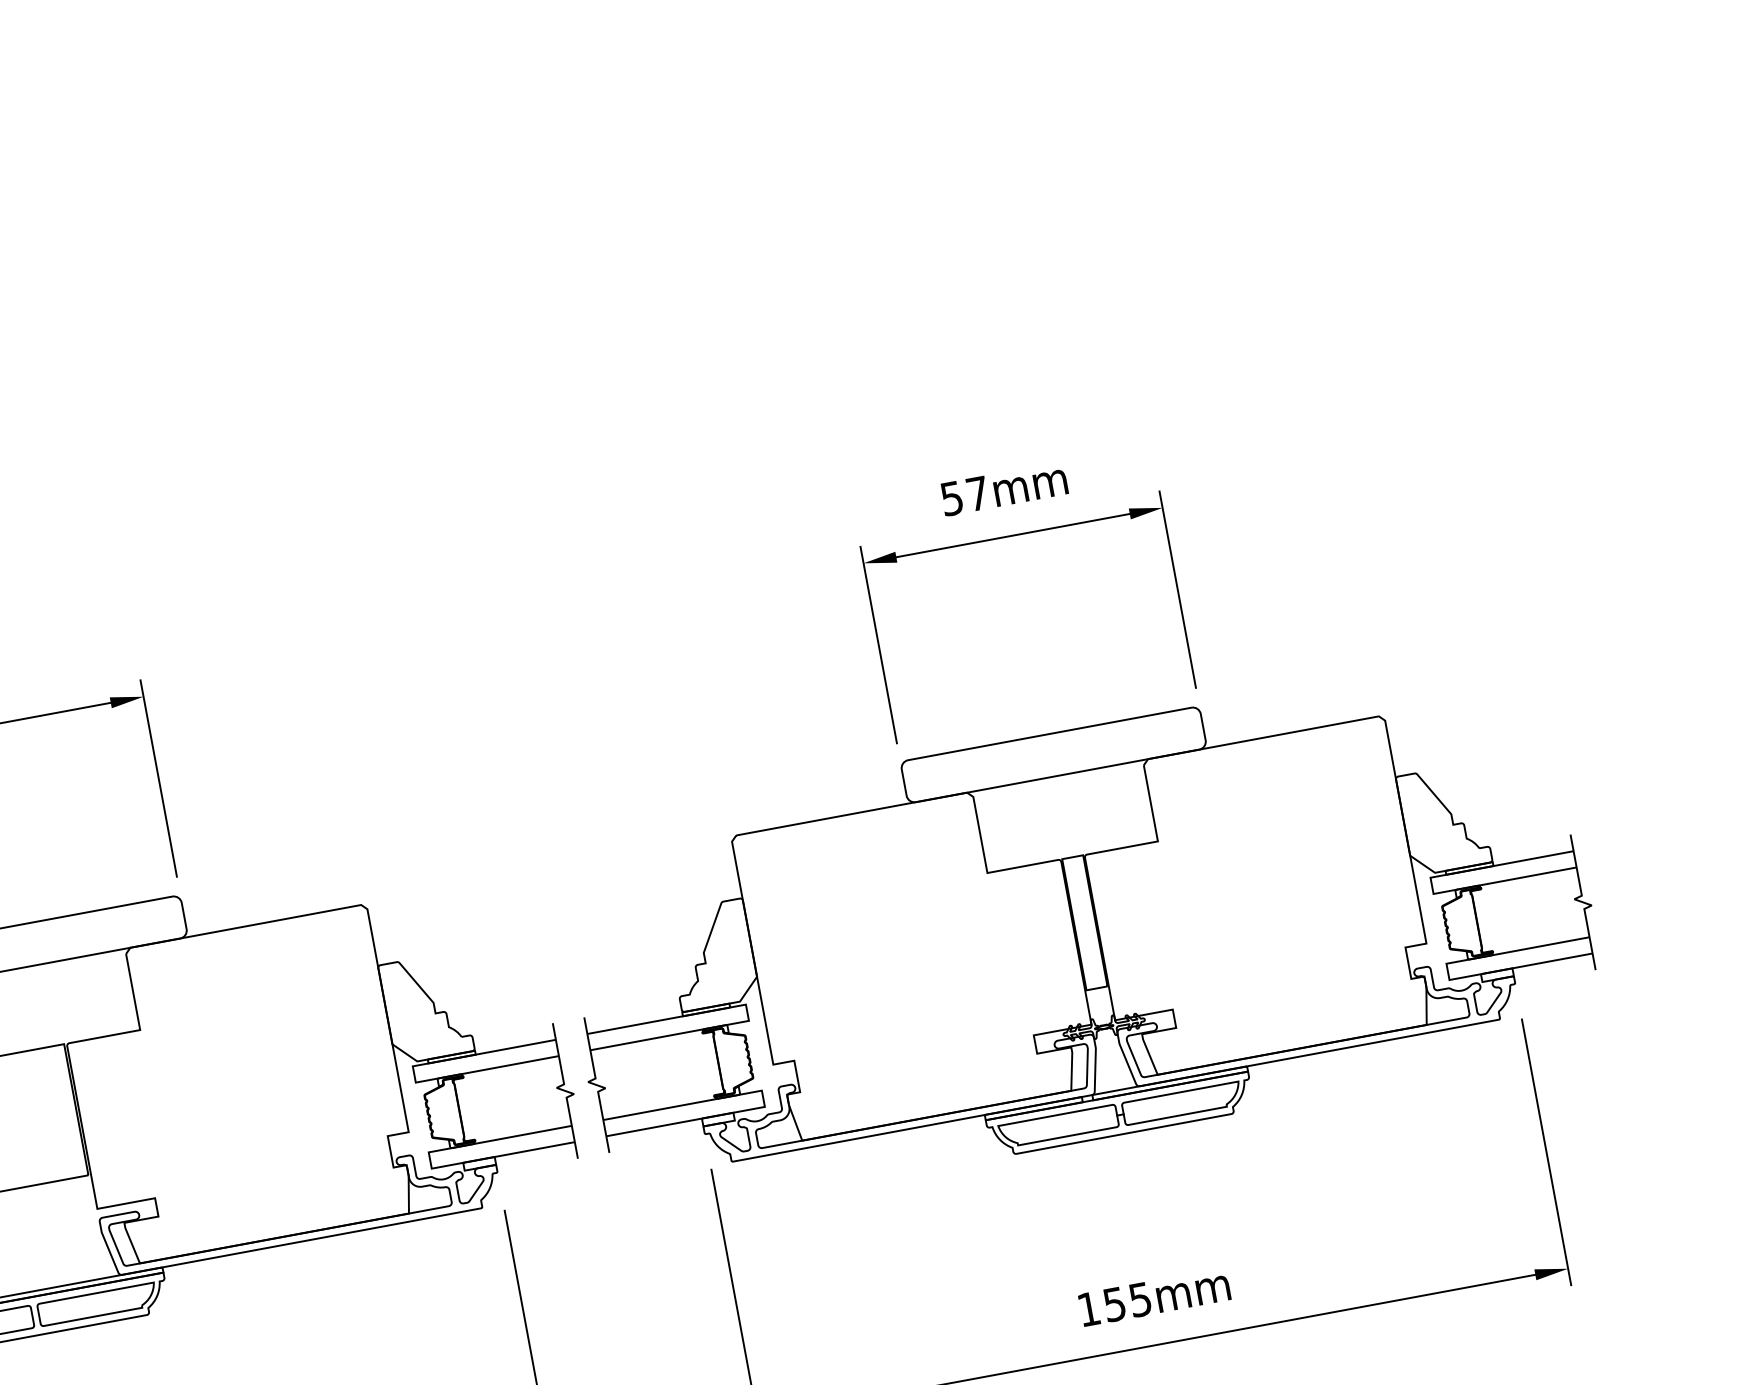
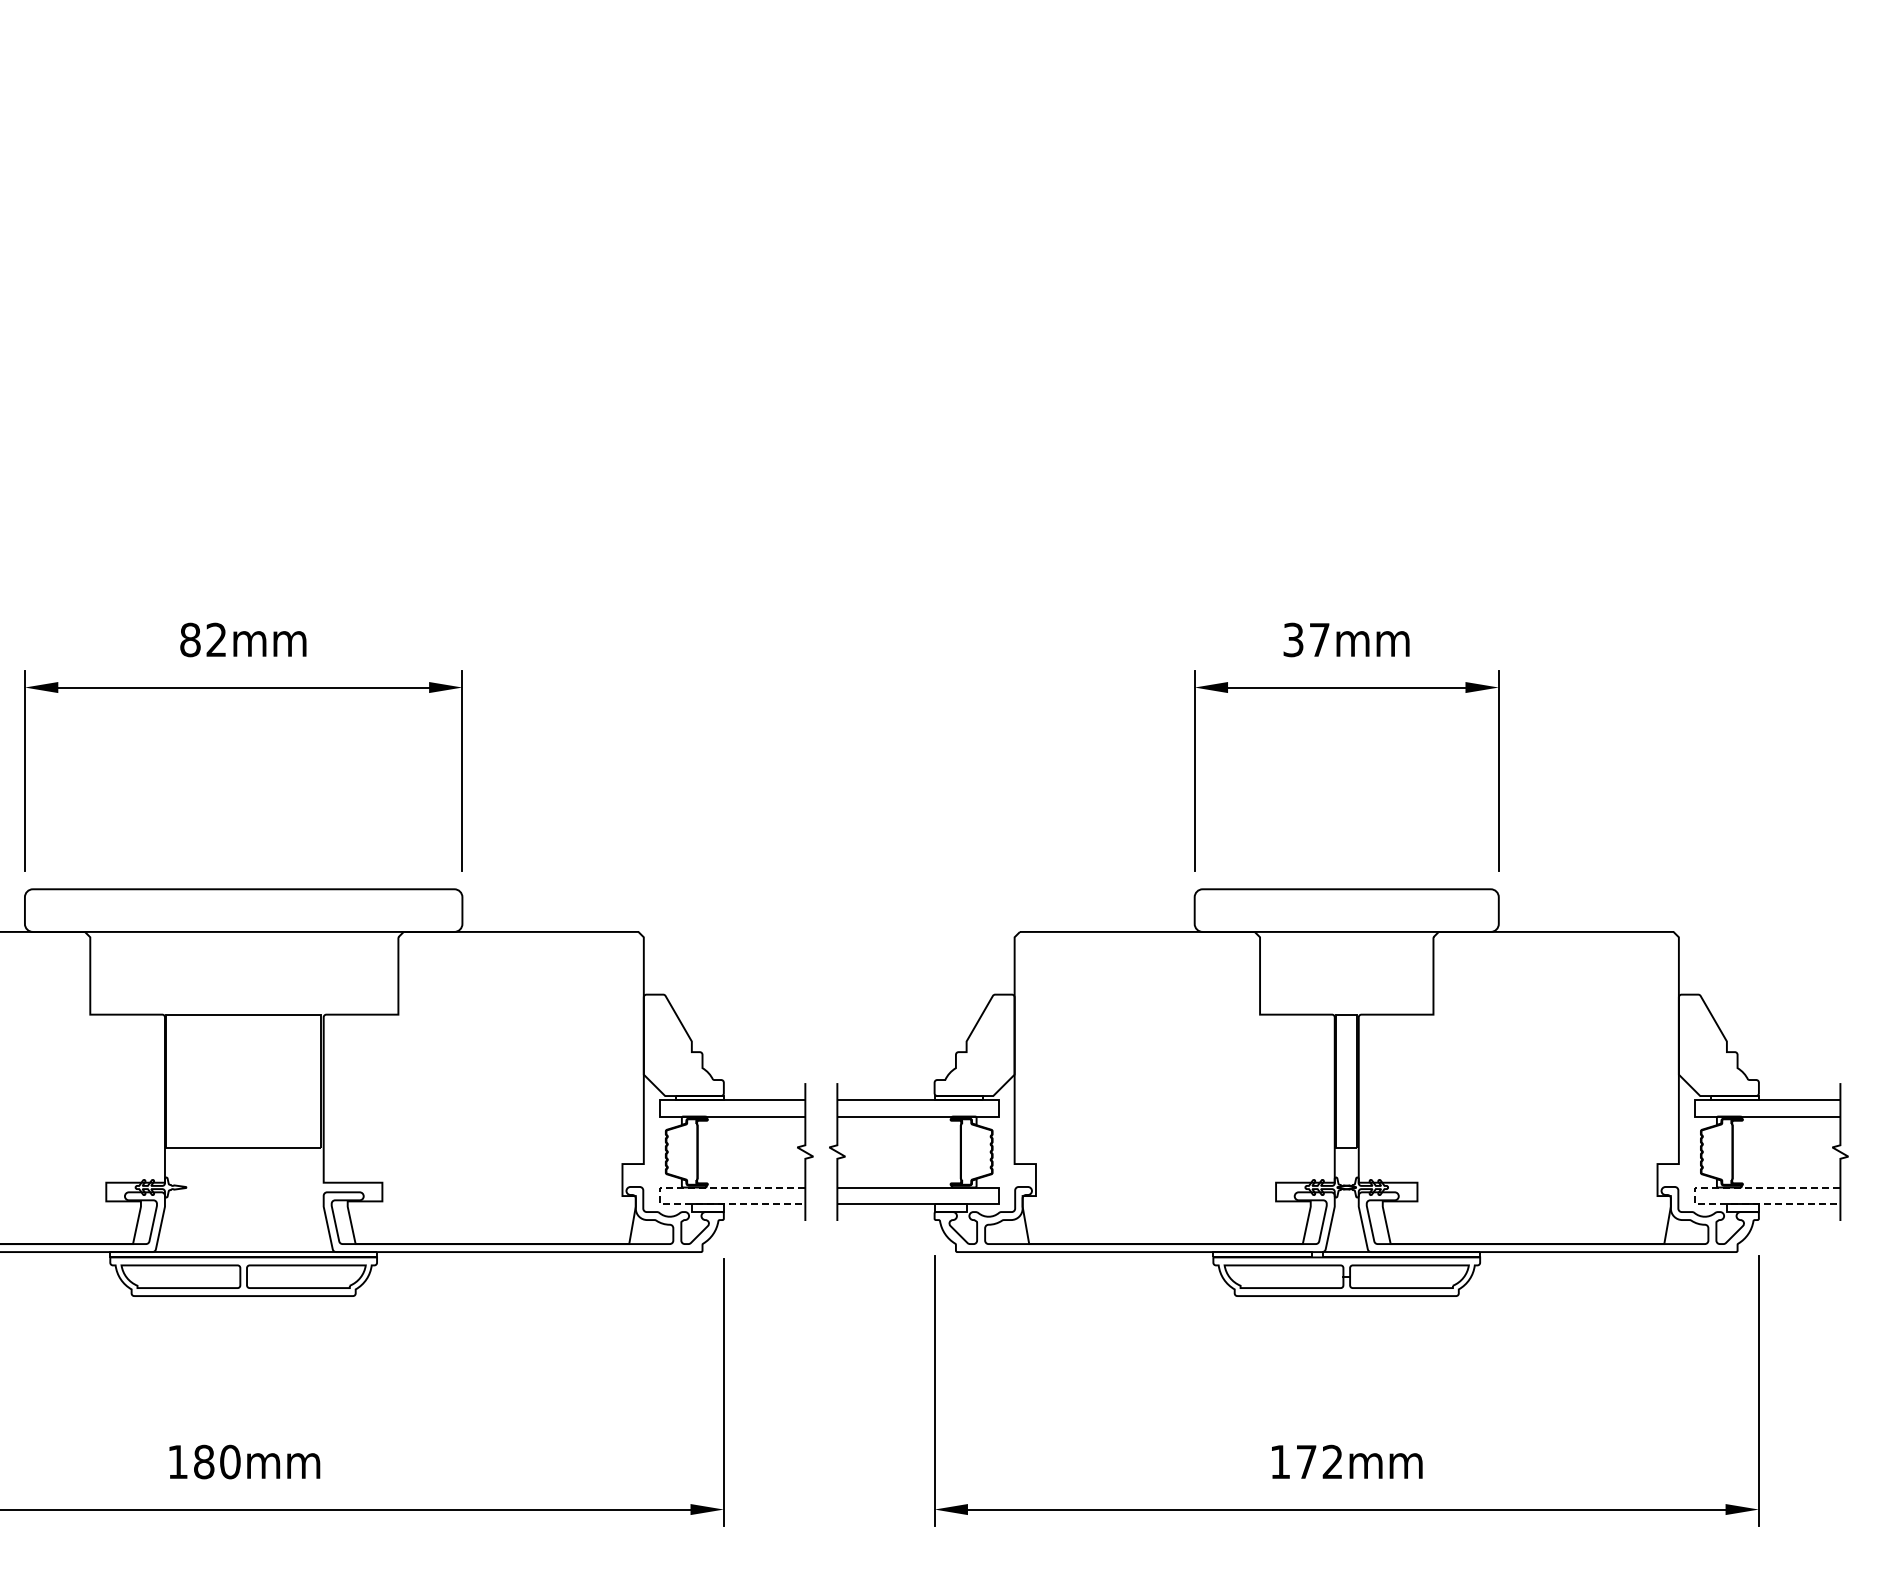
text: (951, 498) -> (1293, 639), 57mm -> 37mm
line: (1447, 972) -> (1694, 1196), solid -> dashed
line: (430, 1161) -> (659, 1196), solid -> dashed
text: (1127, 1301) -> (1319, 1461), 155mm -> 172mm

